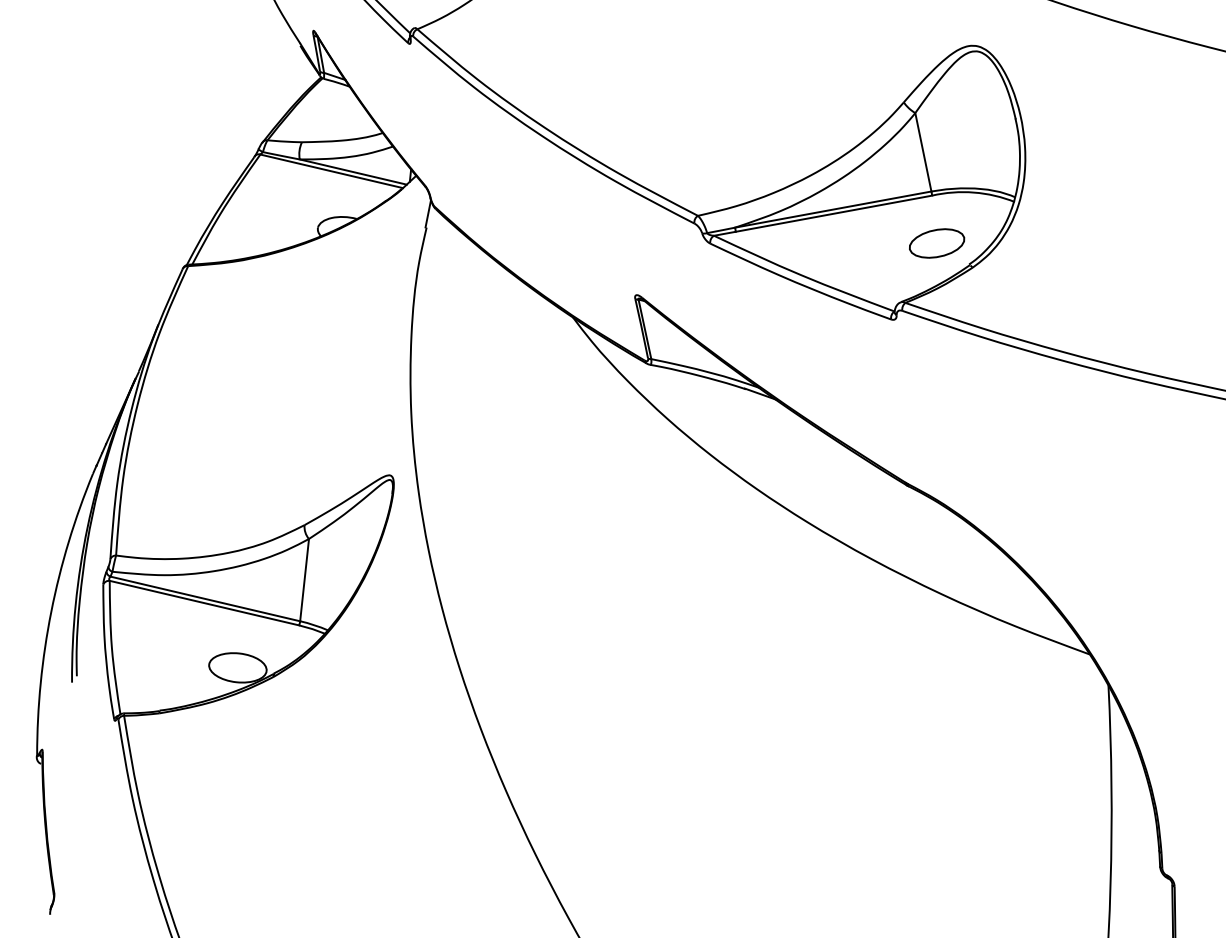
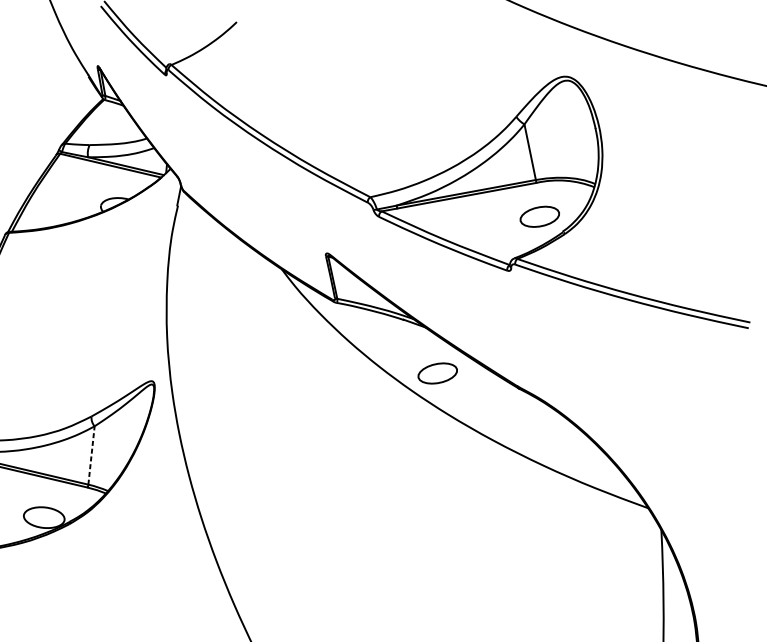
part: (793, 464) -> (438, 373), added
line: (304, 579) -> (91, 455), solid -> dashed

